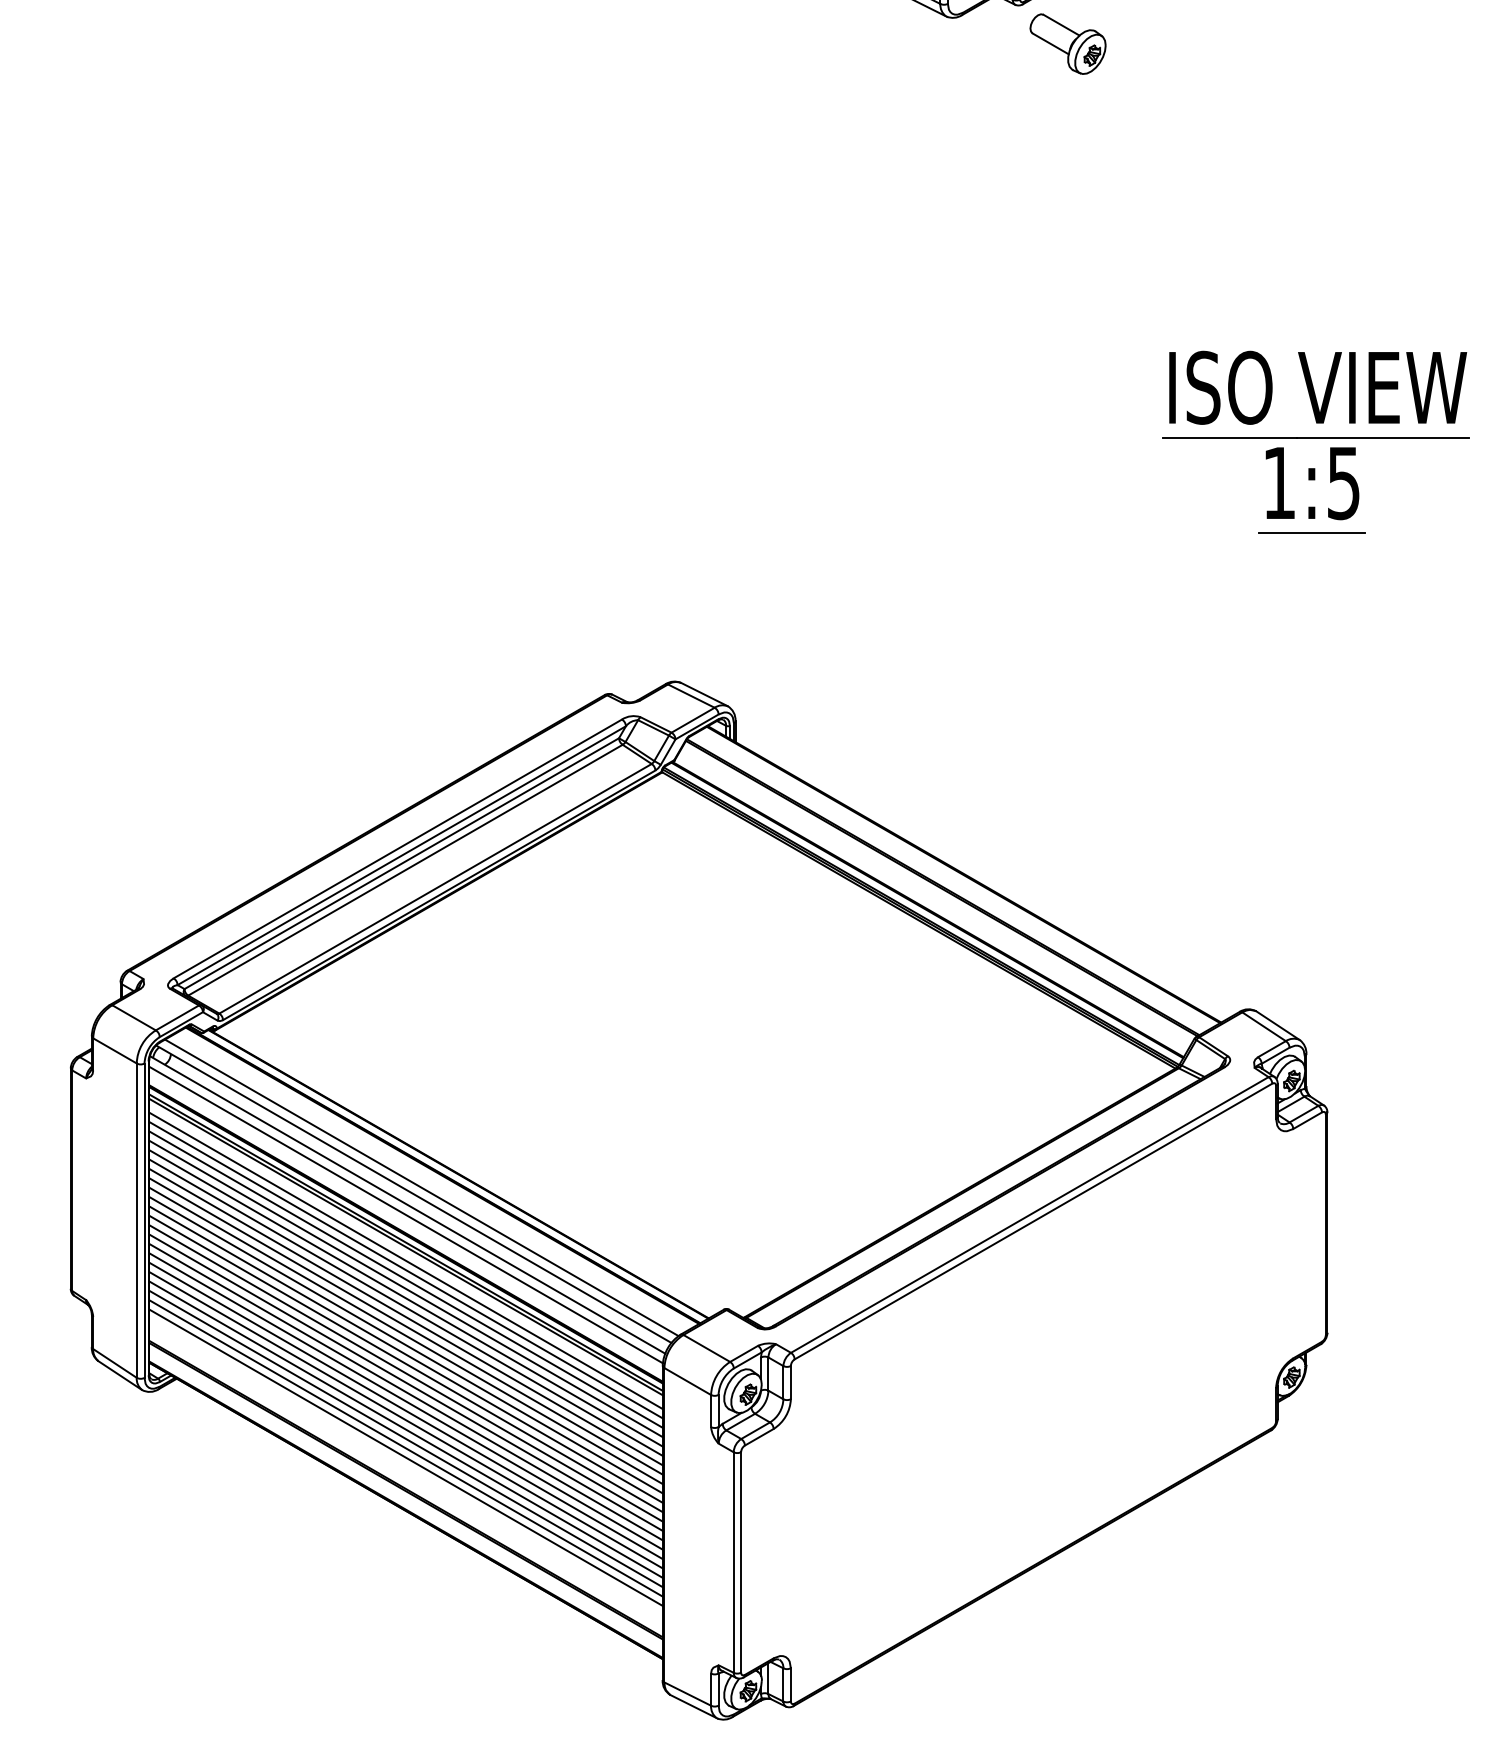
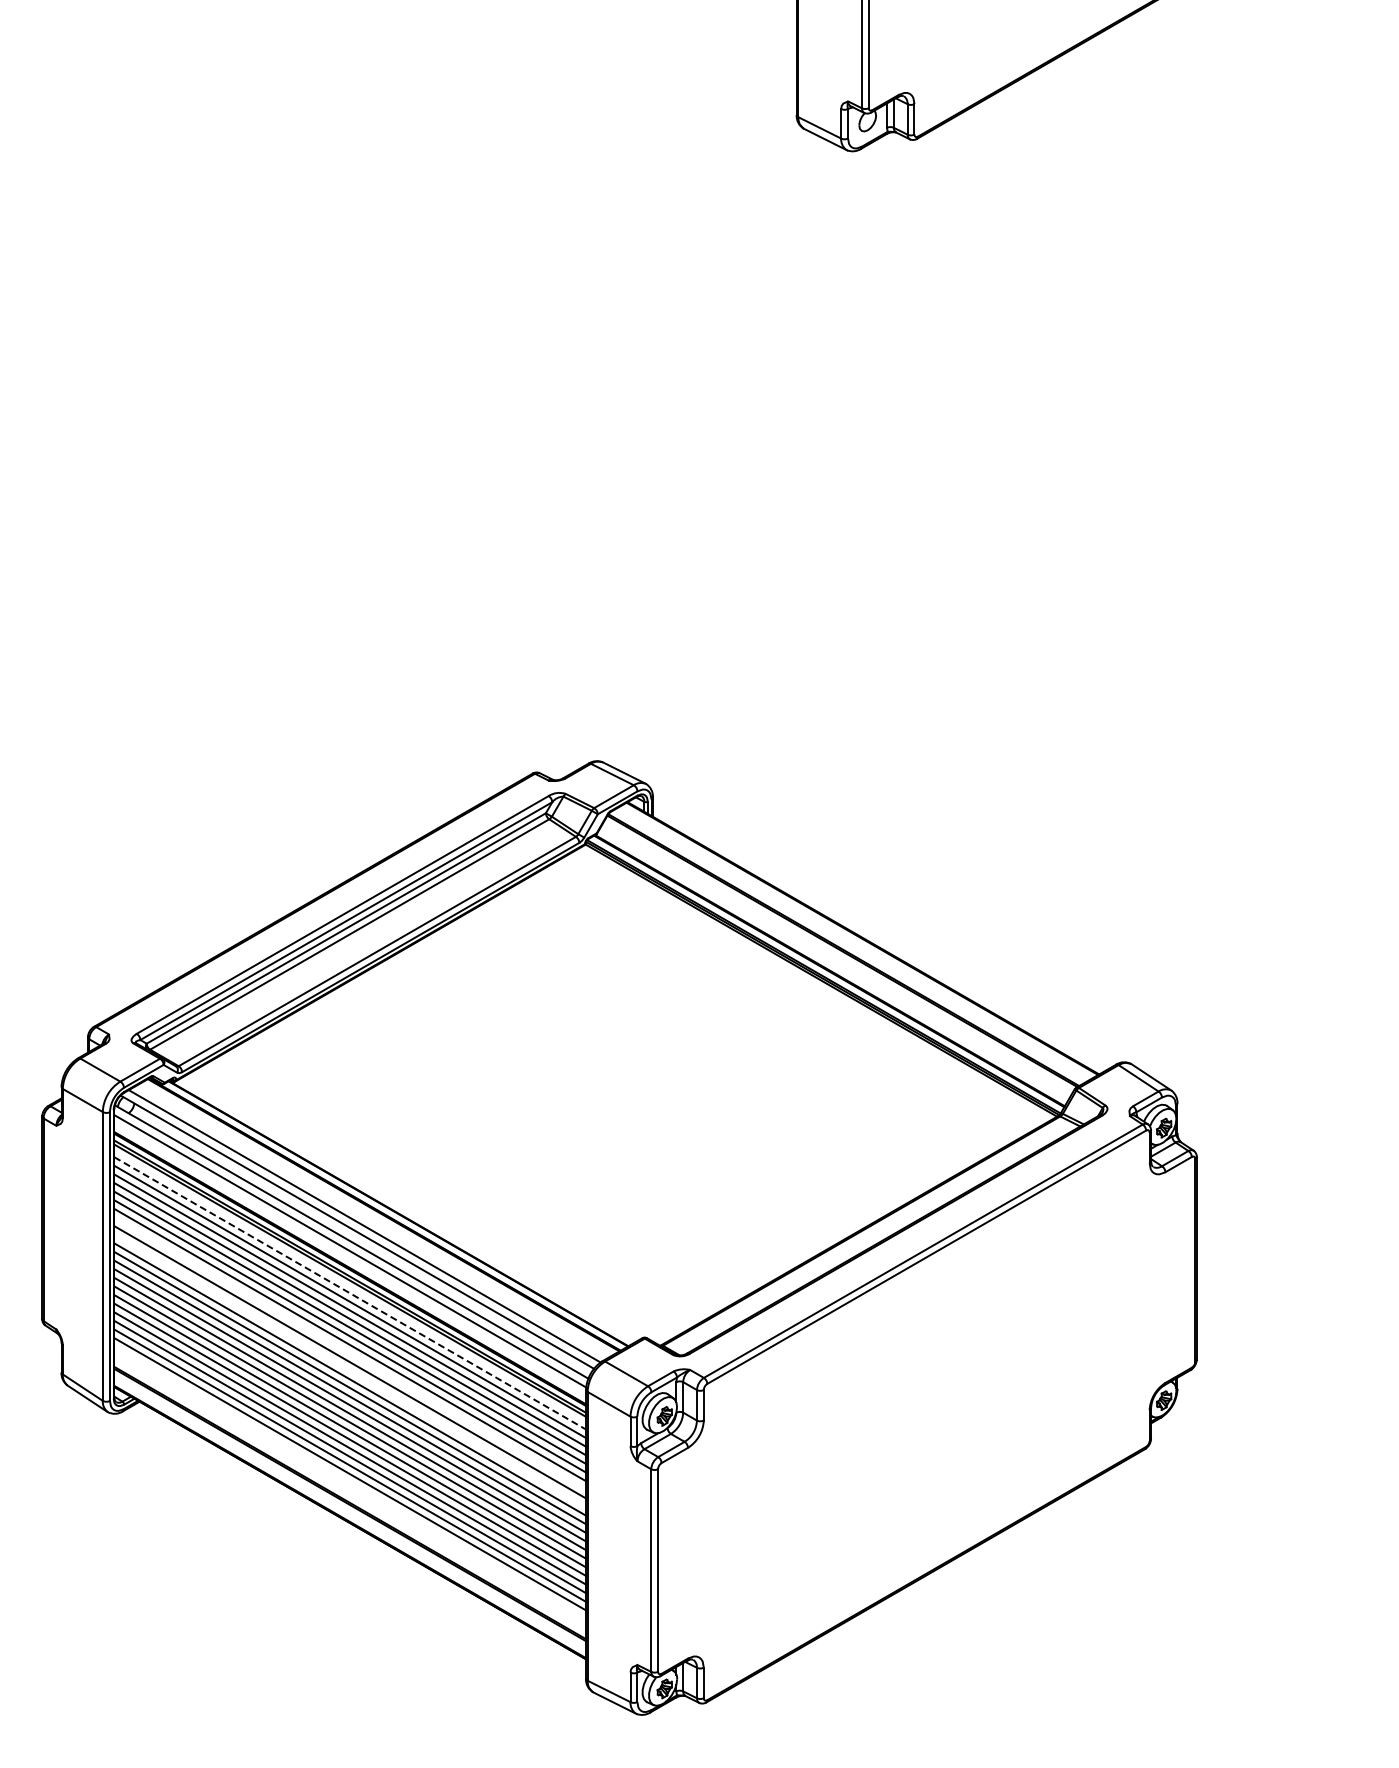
part: (1068, 44) -> (958, 175), removed
part: (1316, 442) -> (1186, 541), removed
line: (406, 1260) -> (350, 1293), solid -> dashed
line: (406, 1326) -> (350, 1353), removed
line: (406, 1344) -> (350, 1370), removed

